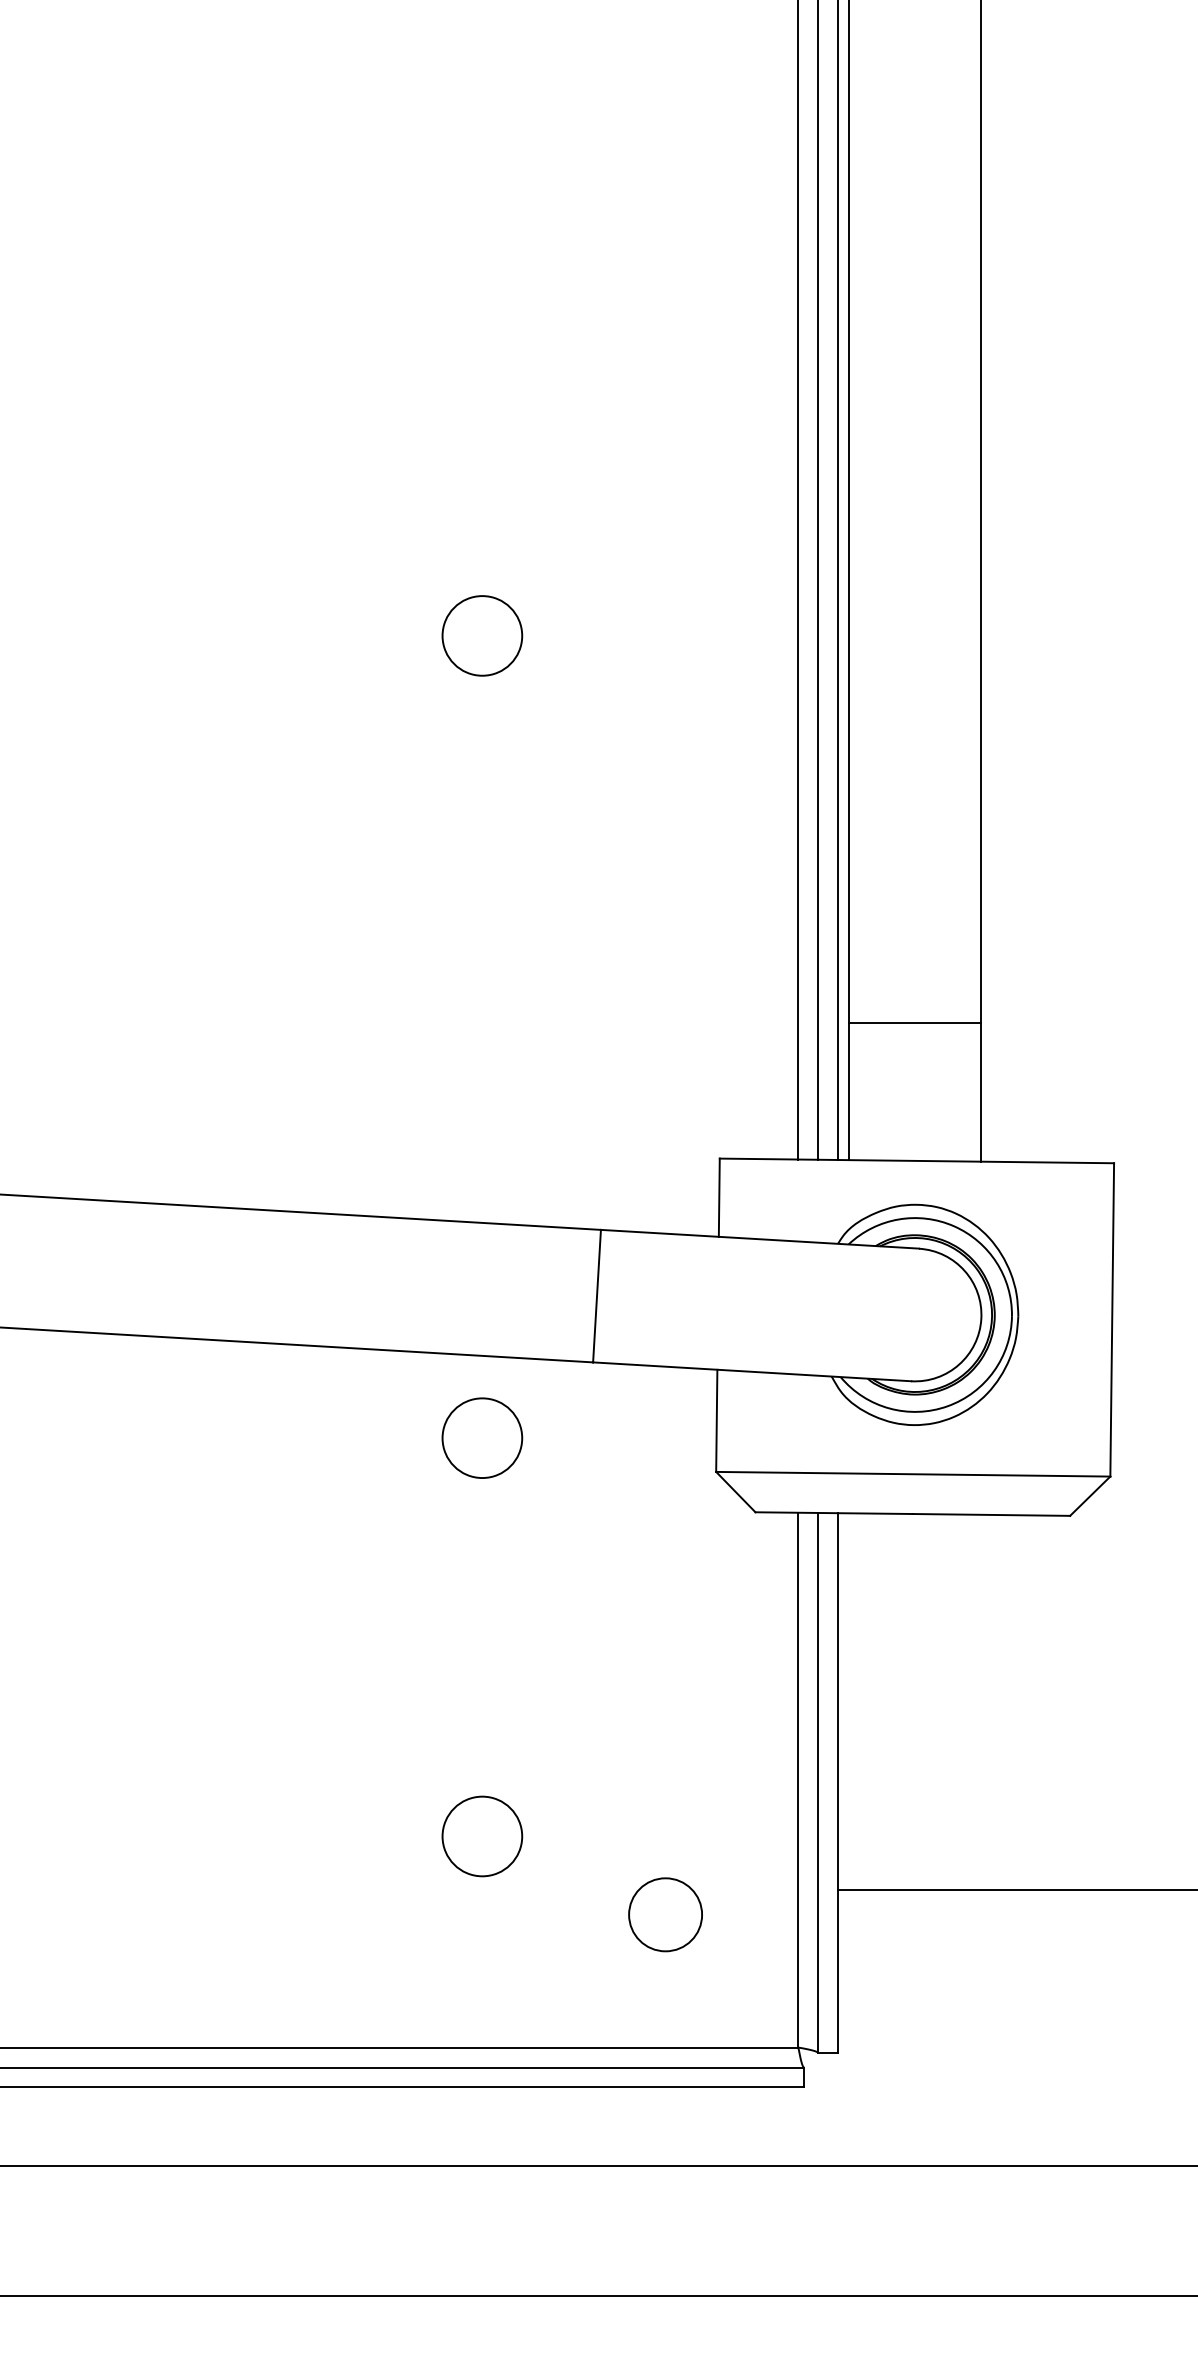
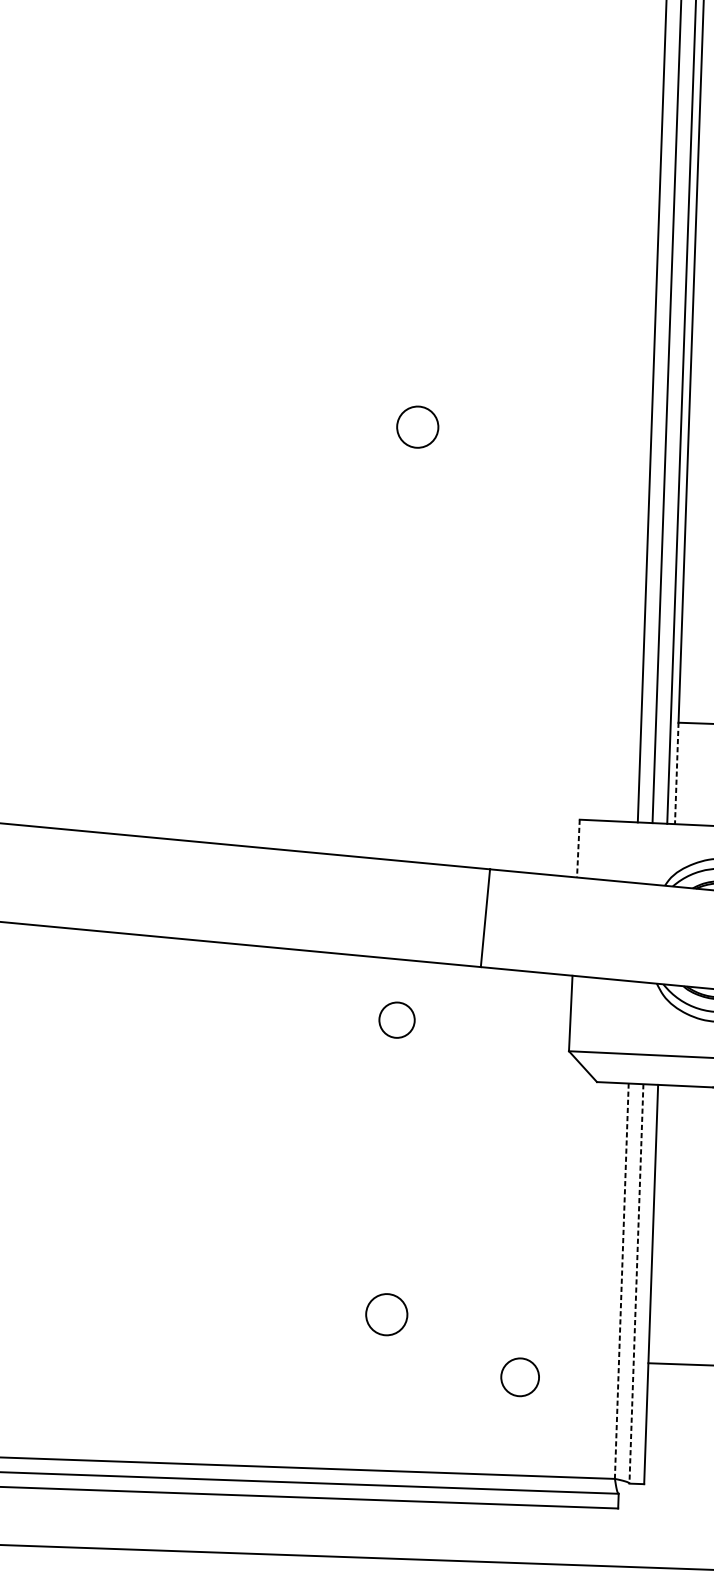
circle: (482, 635) -> (417, 426), size x0.7
line: (848, 1091) -> (676, 773), solid -> dashed
line: (719, 1198) -> (578, 849), solid -> dashed
circle: (482, 1437) -> (397, 1019), size x0.6
line: (798, 1780) -> (621, 1281), solid -> dashed
line: (818, 1783) -> (636, 1284), solid -> dashed
circle: (482, 1836) -> (386, 1314), size x0.7
circle: (665, 1914) -> (520, 1377), size x0.7

